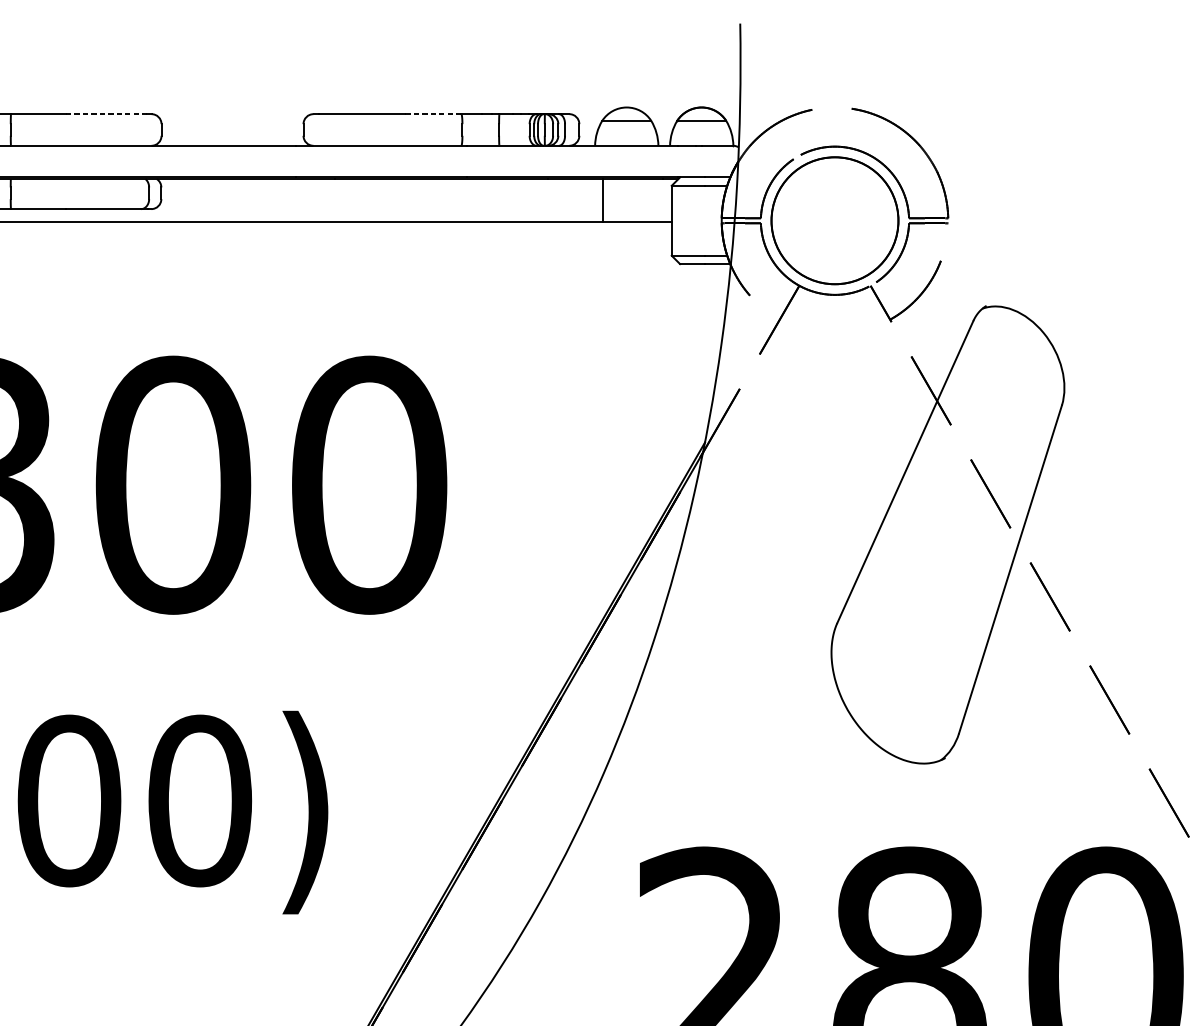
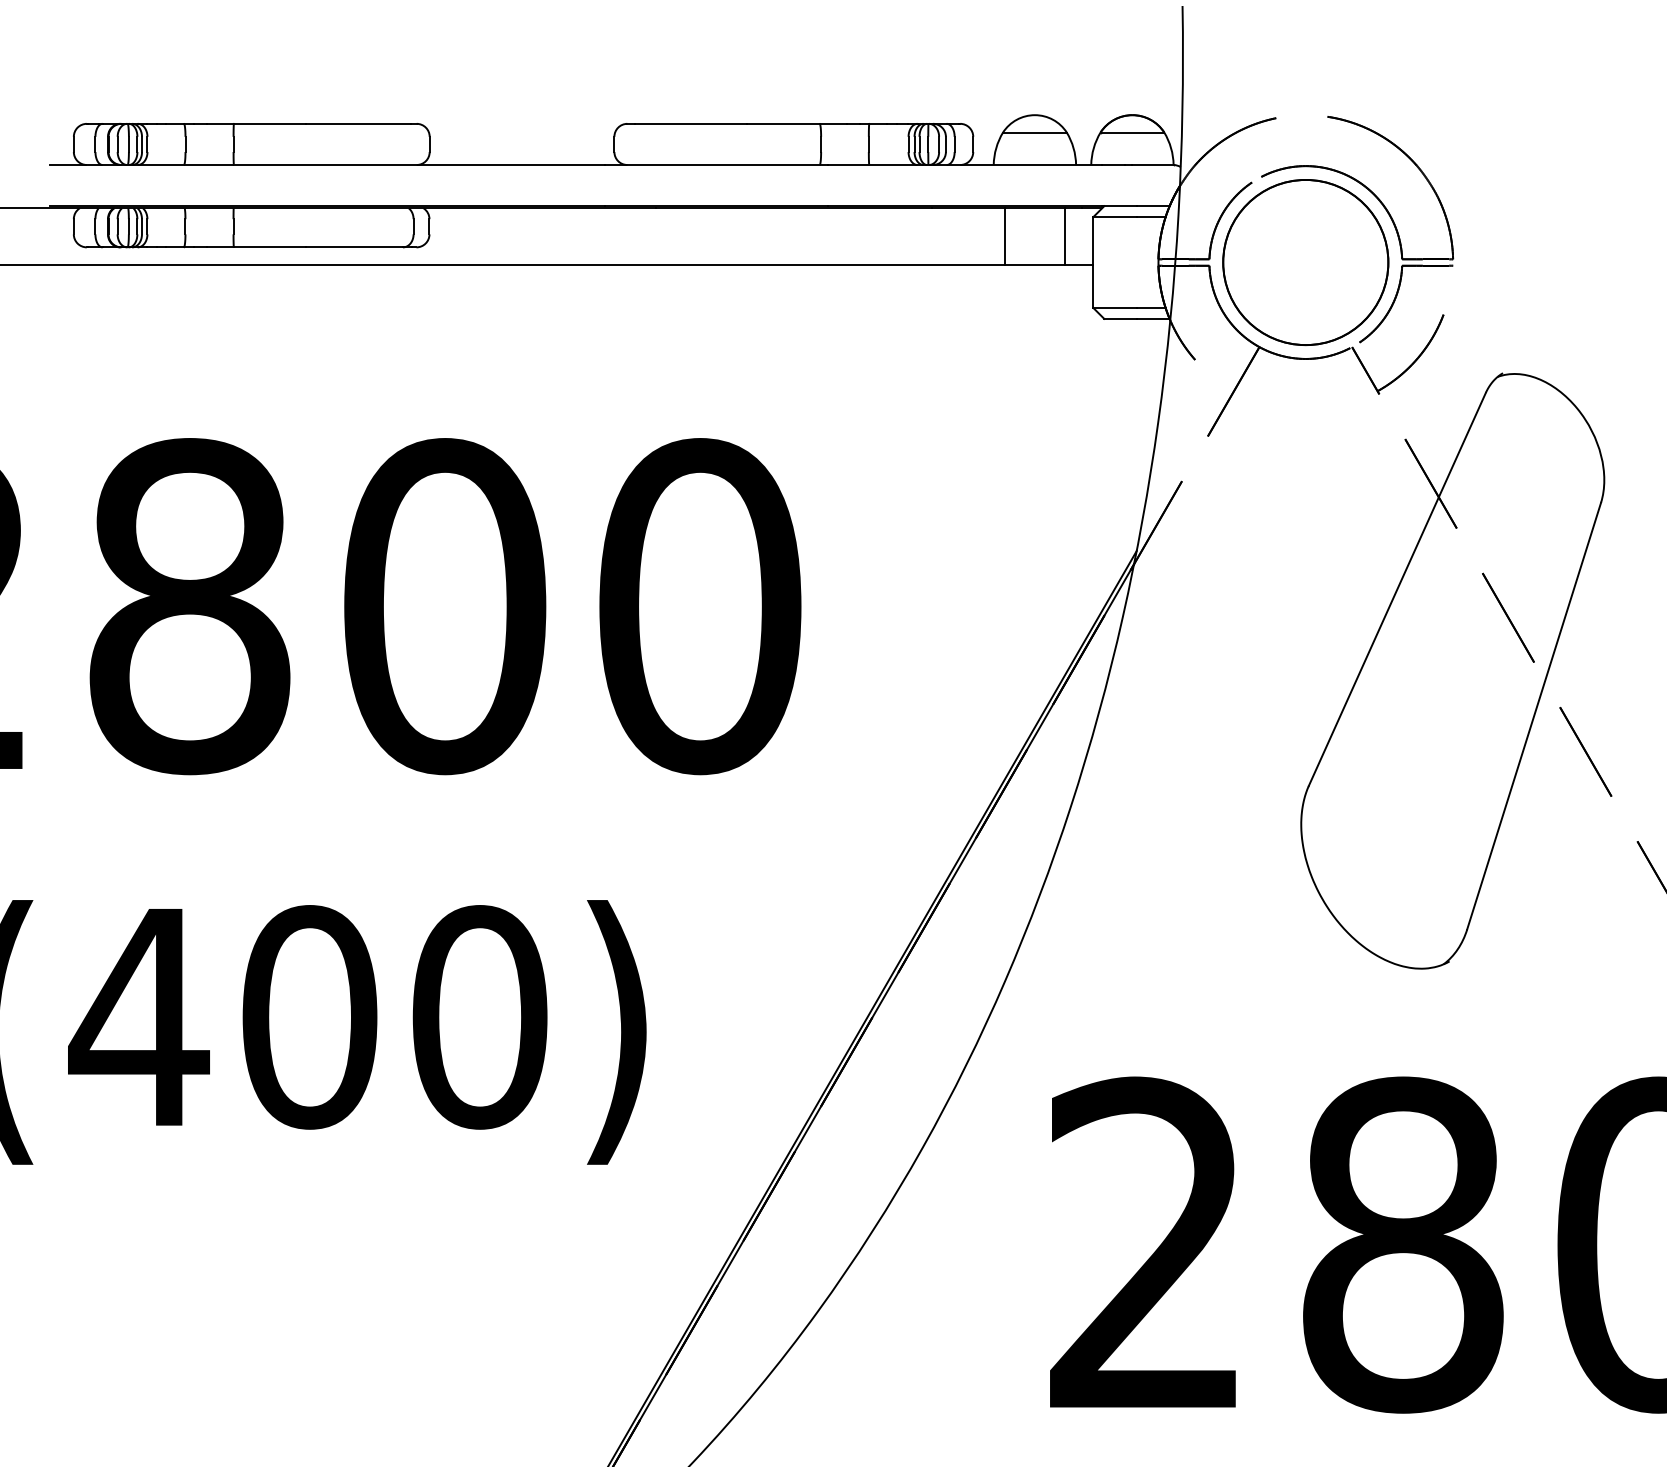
line: (106, 113) -> (358, 123), dashed -> solid
line: (433, 113) -> (783, 123), dashed -> solid
line: (650, 200) -> (1065, 236), added

